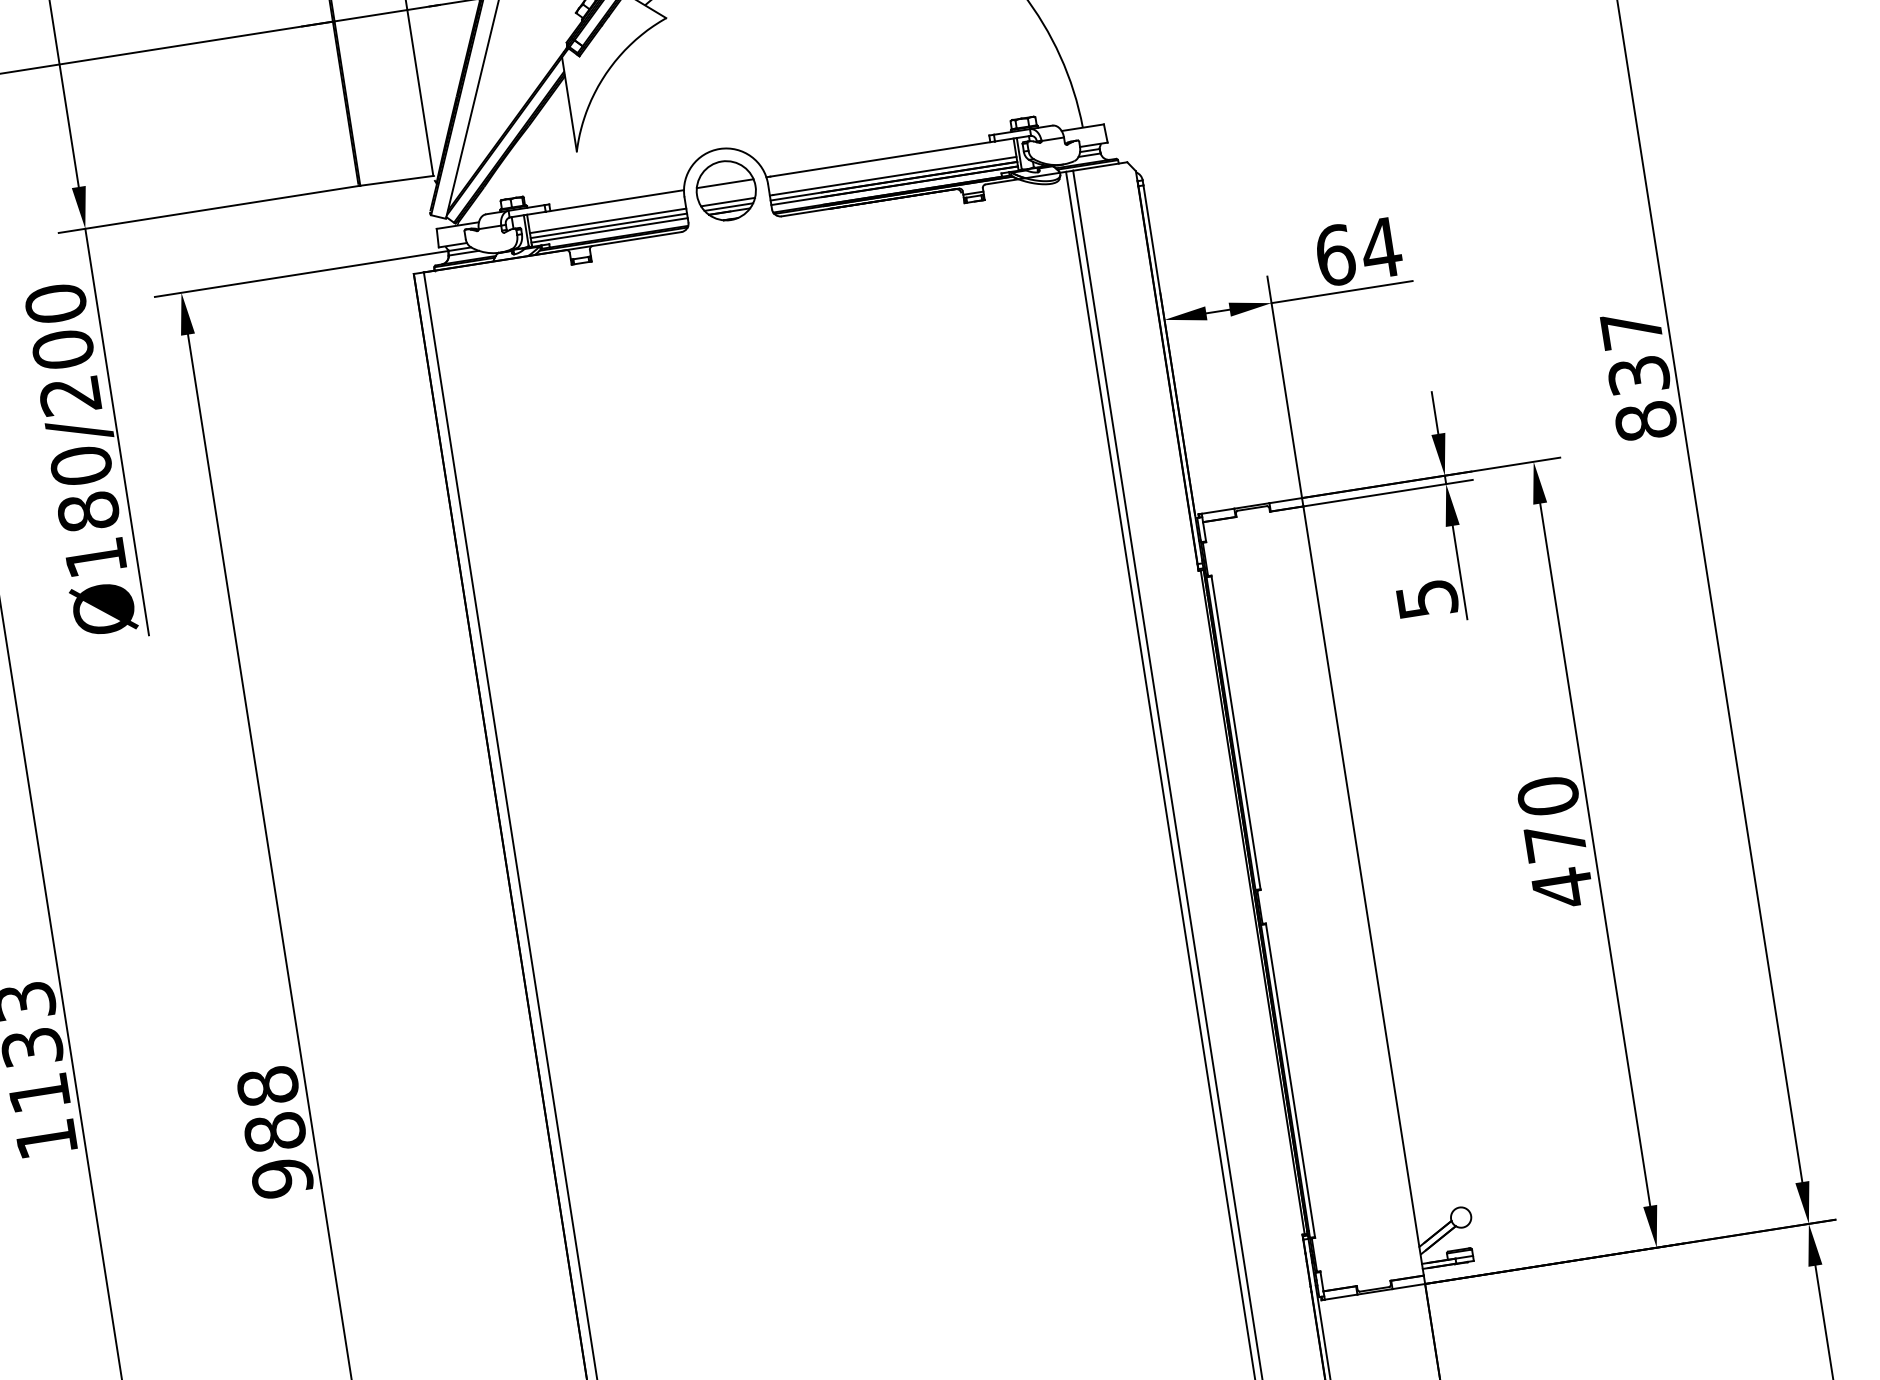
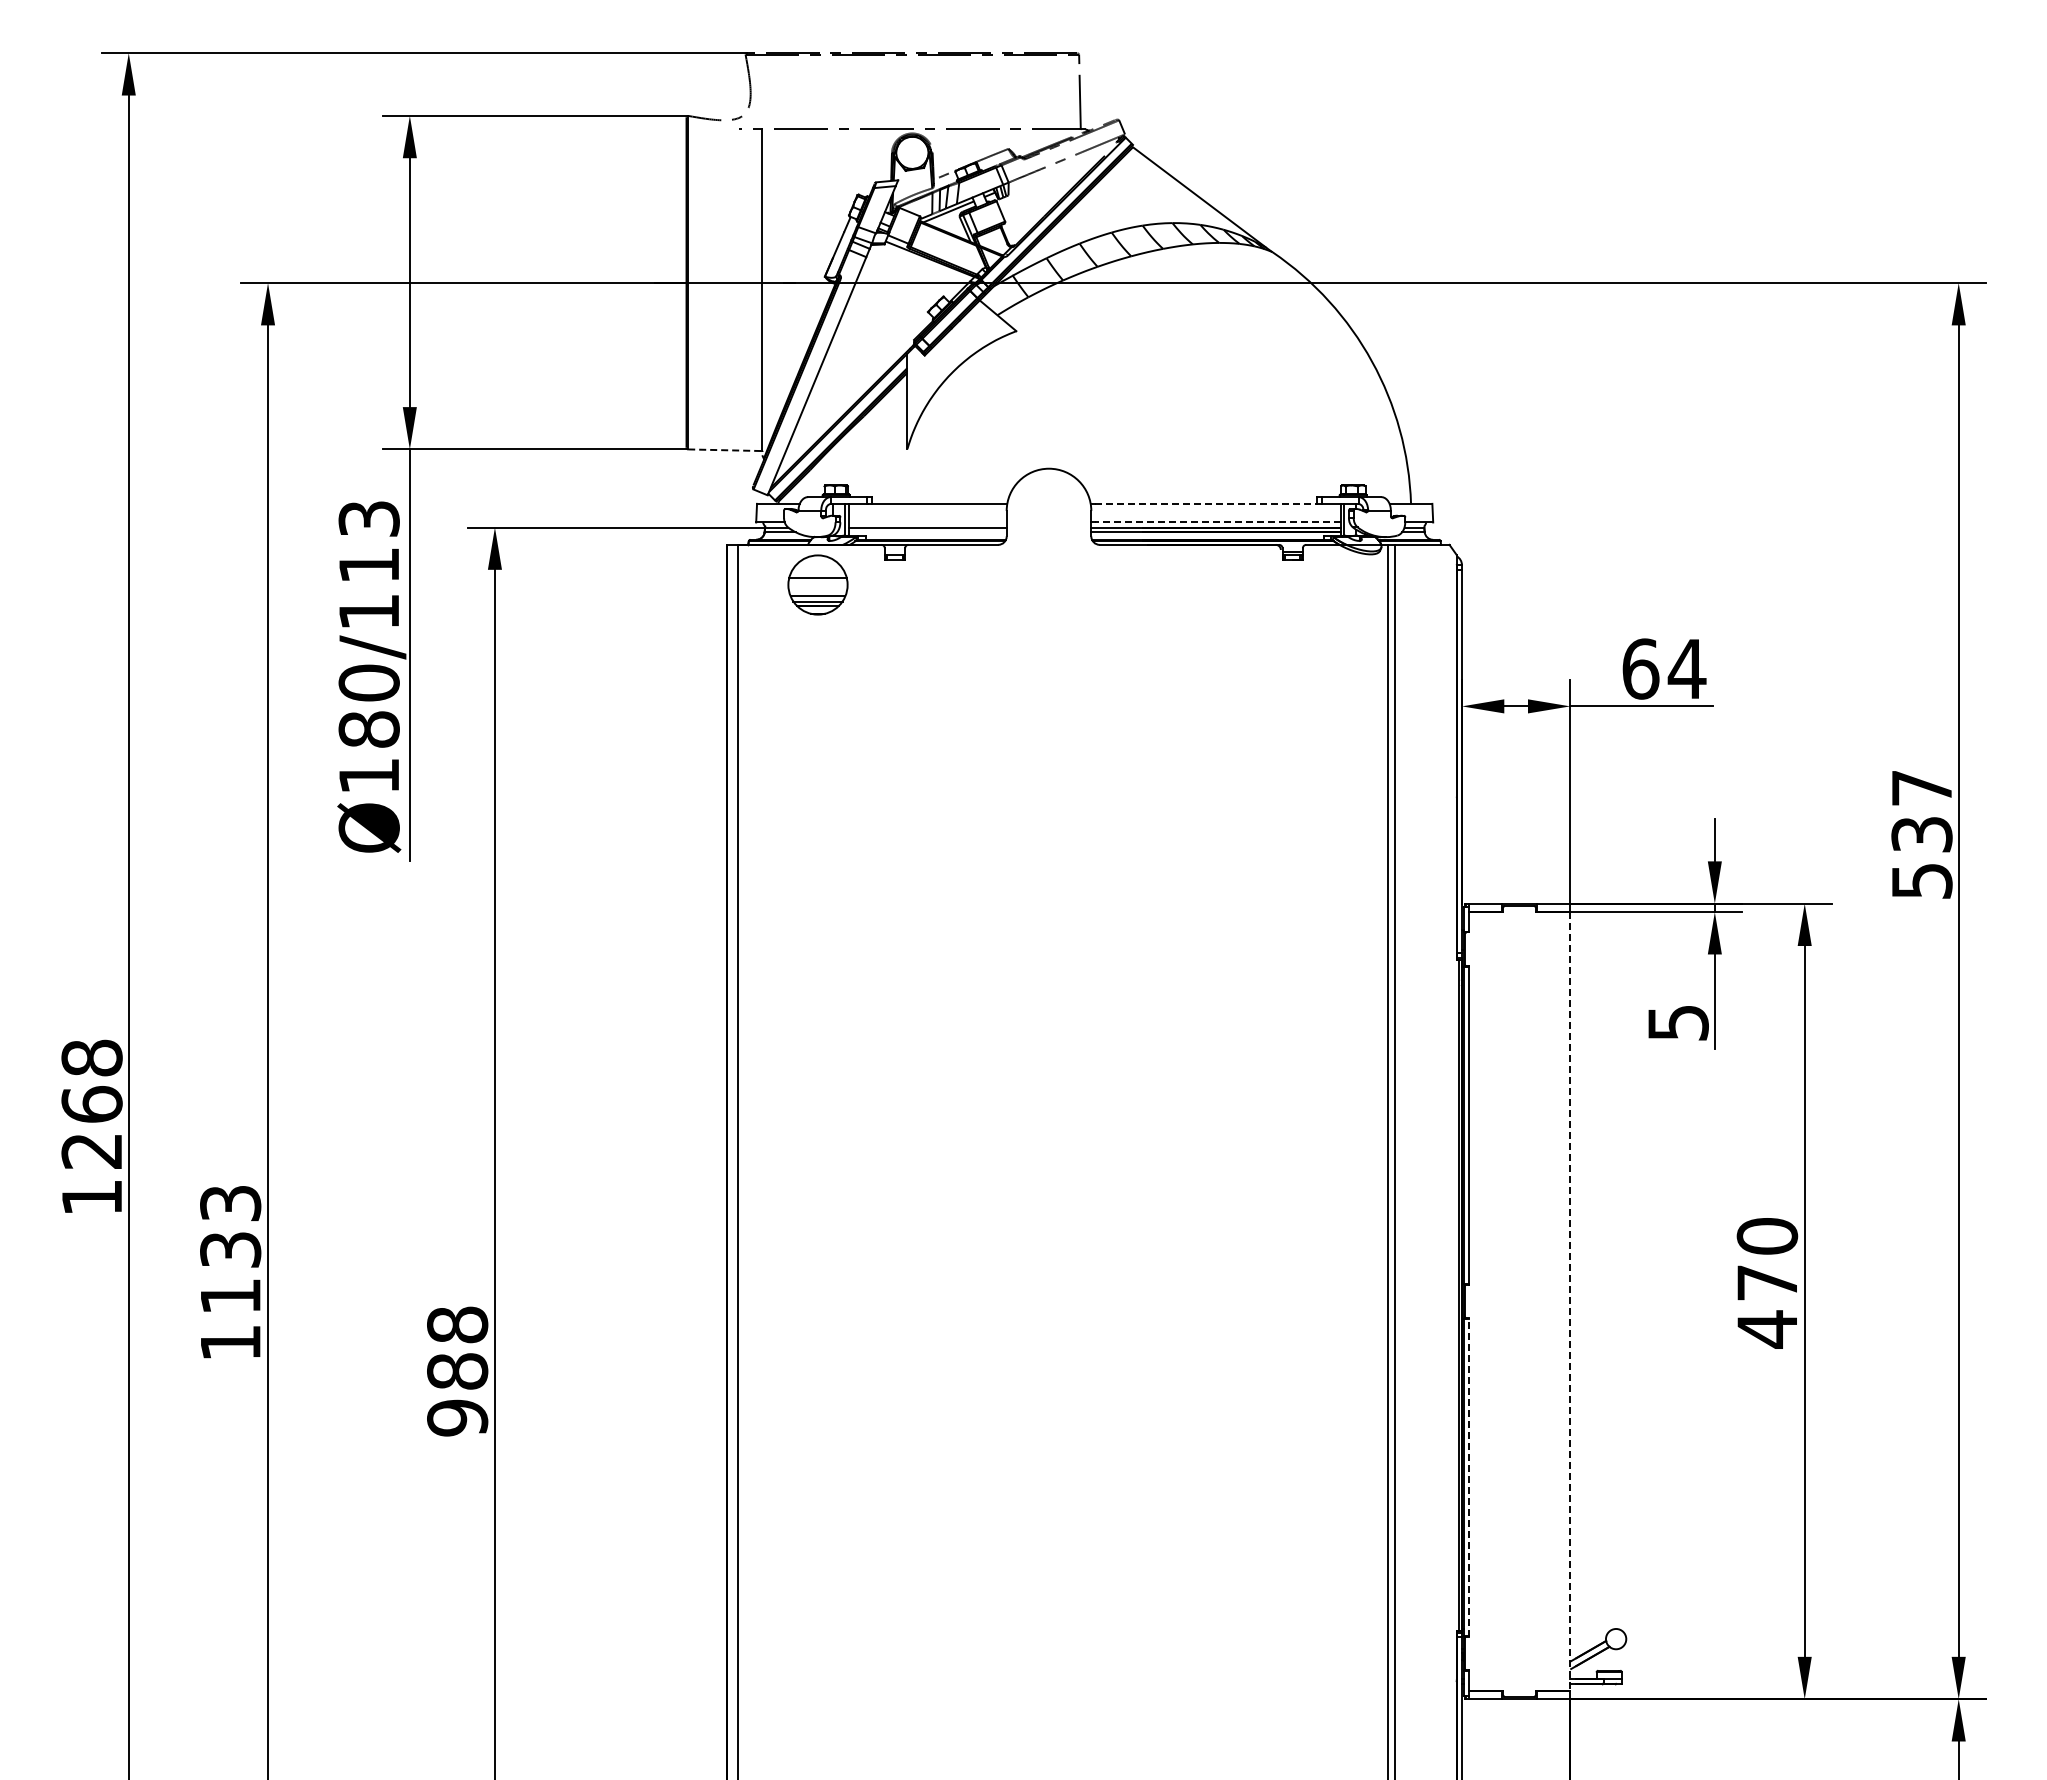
line: (882, 158) -> (1208, 503), solid -> dashed
line: (894, 176) -> (1217, 522), solid -> dashed
line: (397, 181) -> (725, 450), solid -> dashed
part: (725, 190) -> (817, 584), moved
line: (608, 220) -> (927, 522), removed
line: (609, 230) -> (927, 532), removed
text: (62, 348) -> (368, 564), Ø180/200 -> Ø180/113
text: (1645, 420) -> (1921, 880), 837 -> 537
line: (1363, 891) -> (1570, 1301), solid -> dashed
line: (1290, 1079) -> (1468, 1476), solid -> dashed

